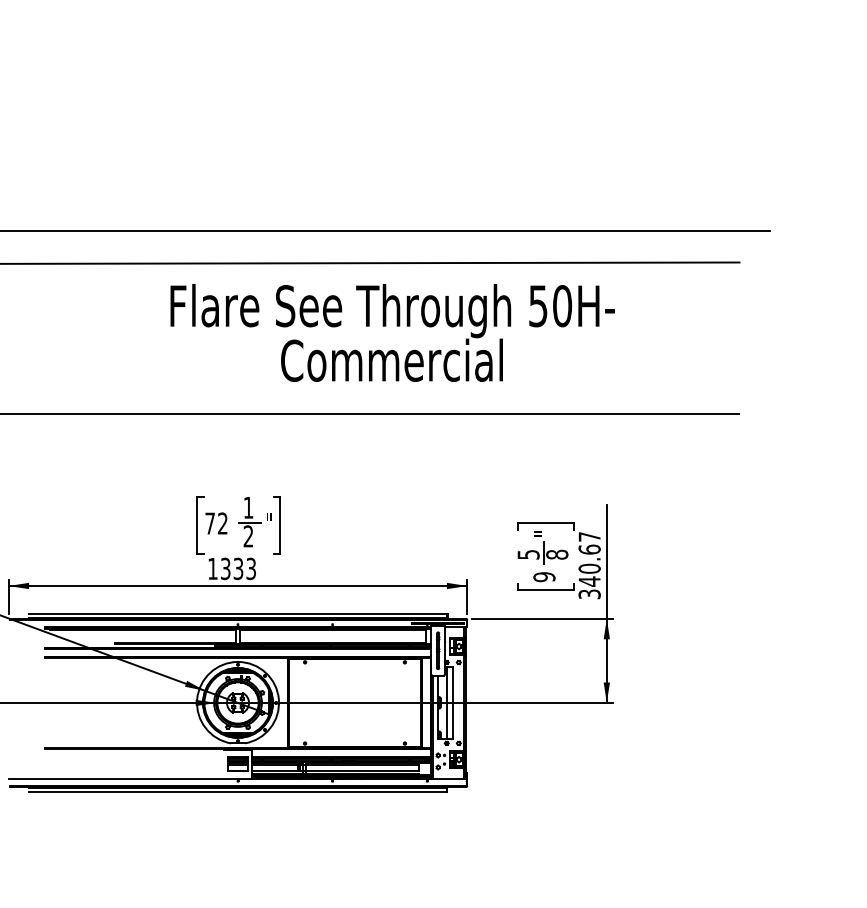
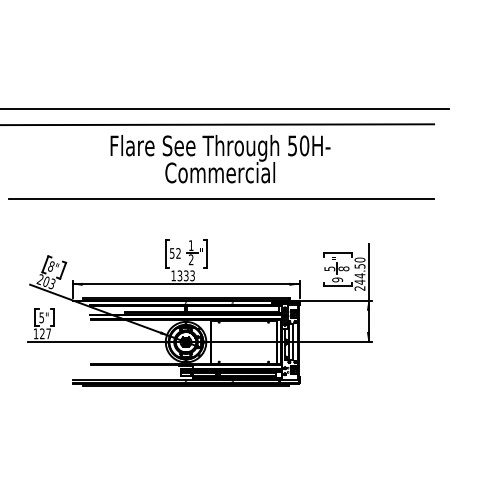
text: (392, 333) -> (220, 159), moved
text: (210, 523) -> (172, 253), 72 -> 52
text: (588, 564) -> (359, 273), 340.67 -> 244.50

